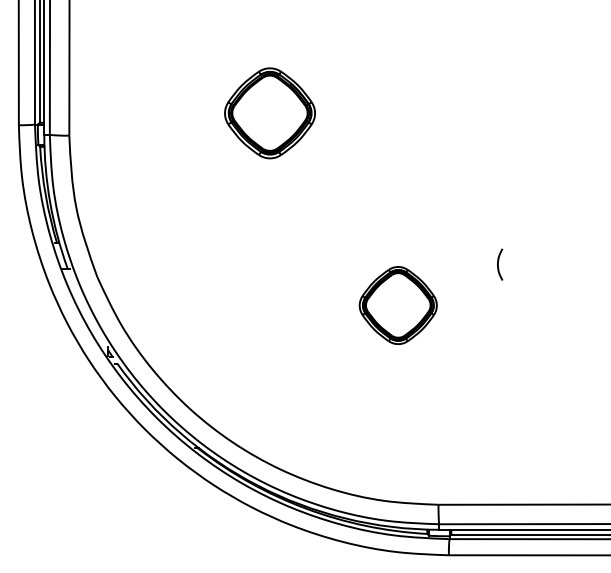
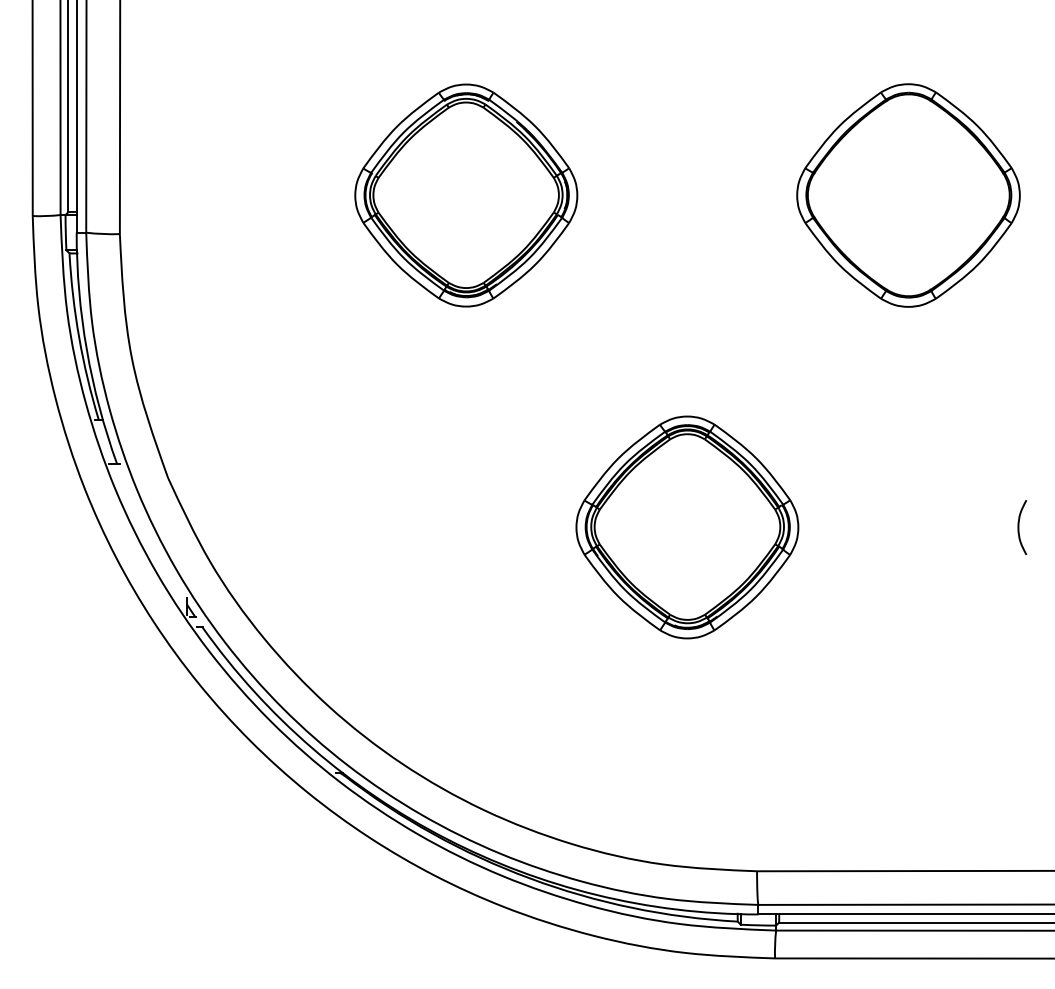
part: (525, 112) -> (907, 194), added
part: (269, 113) -> (465, 195), size x1.43
curve: (498, 264) -> (1019, 527), moved
part: (398, 305) -> (688, 527), size x1.67

